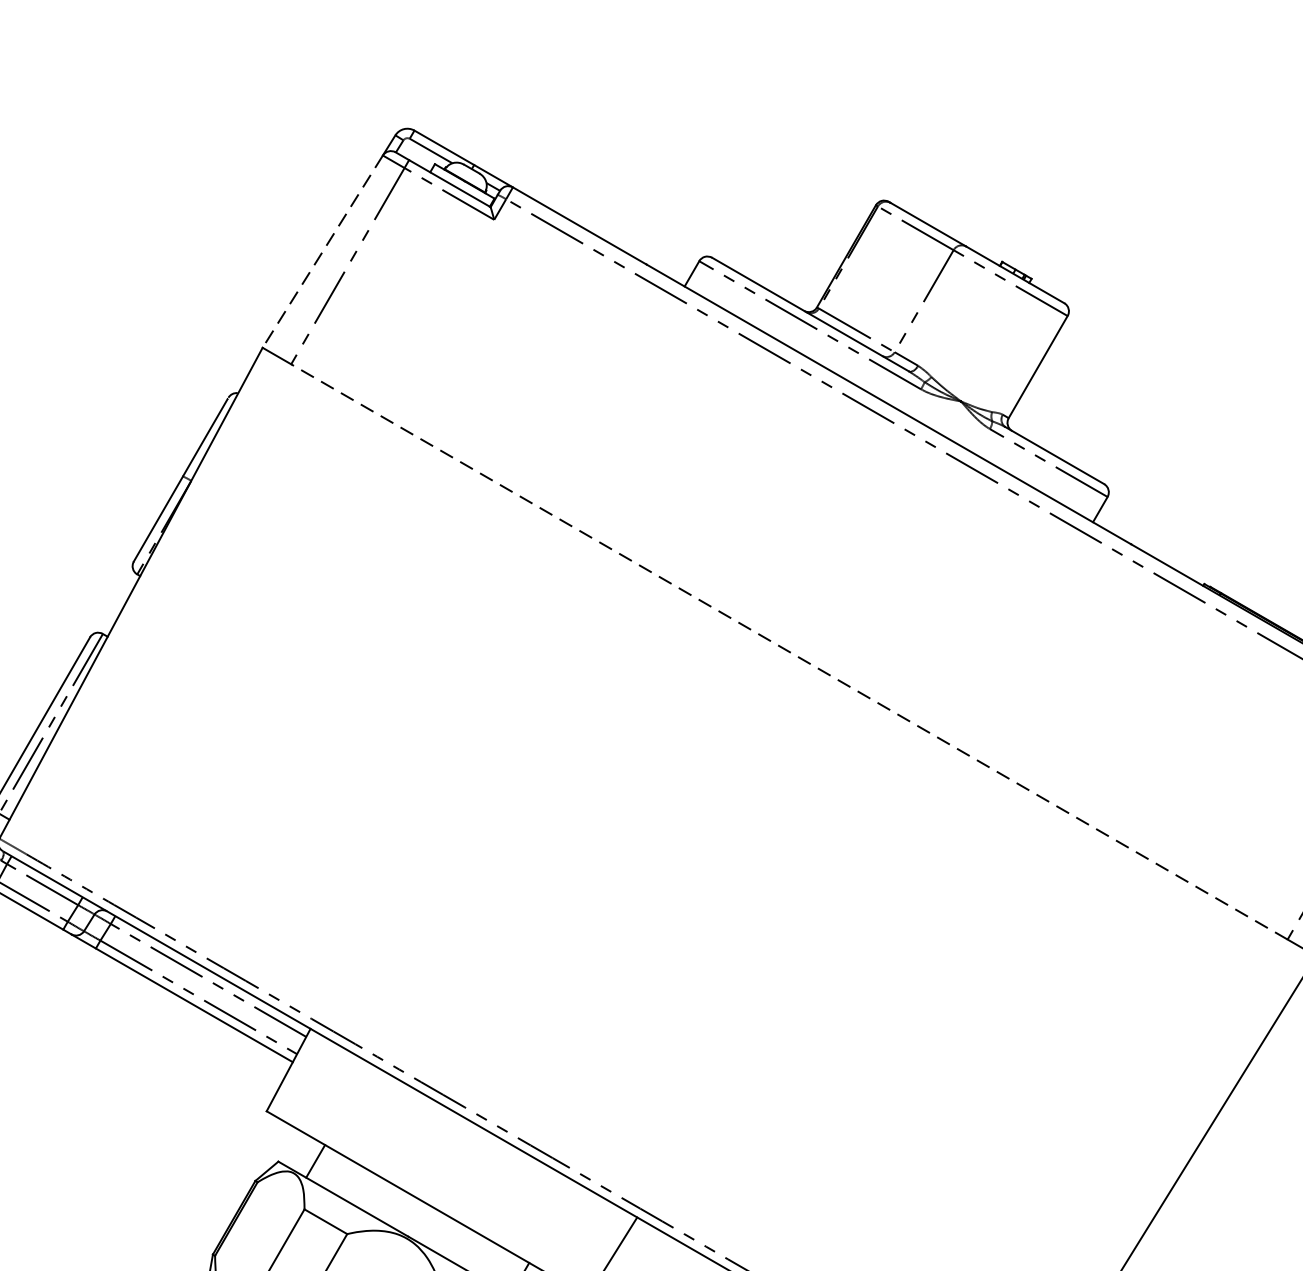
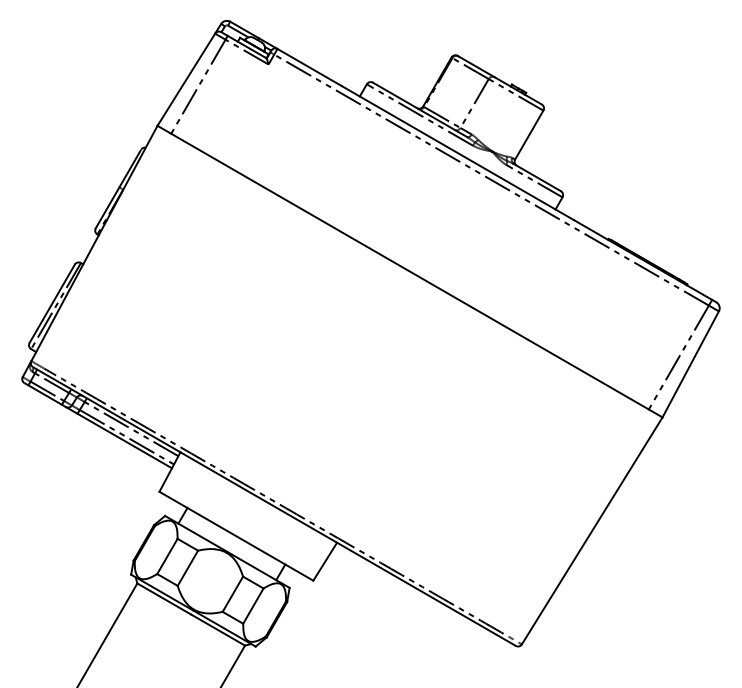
line: (323, 253) -> (186, 80), dashed -> solid
line: (790, 651) -> (410, 271), dashed -> solid

